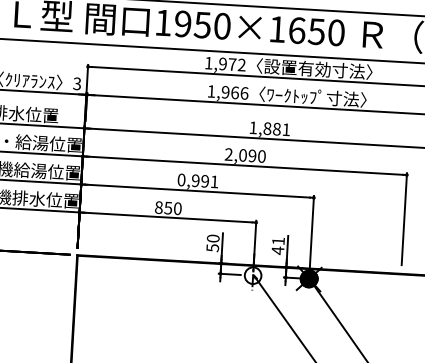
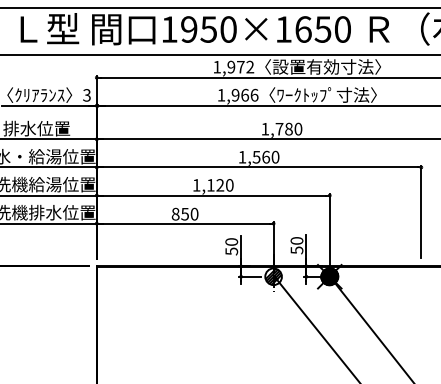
text: (276, 128) -> (288, 128), 1,881 -> 1,780
text: (240, 154) -> (254, 156), 2,090 -> 1,560
text: (197, 181) -> (212, 185), 0,991 -> 1,120
text: (277, 245) -> (296, 245), 41 -> 50
hatch: (253, 275) -> (273, 276), added

